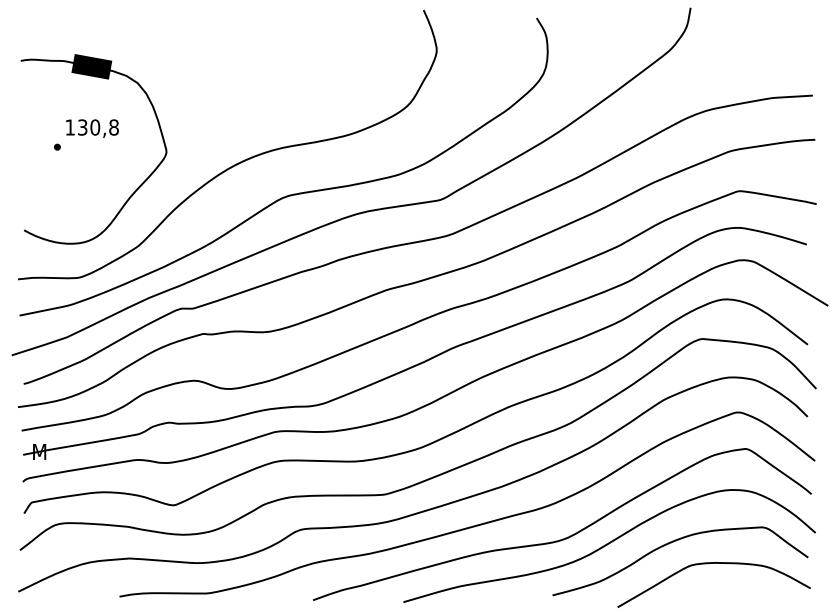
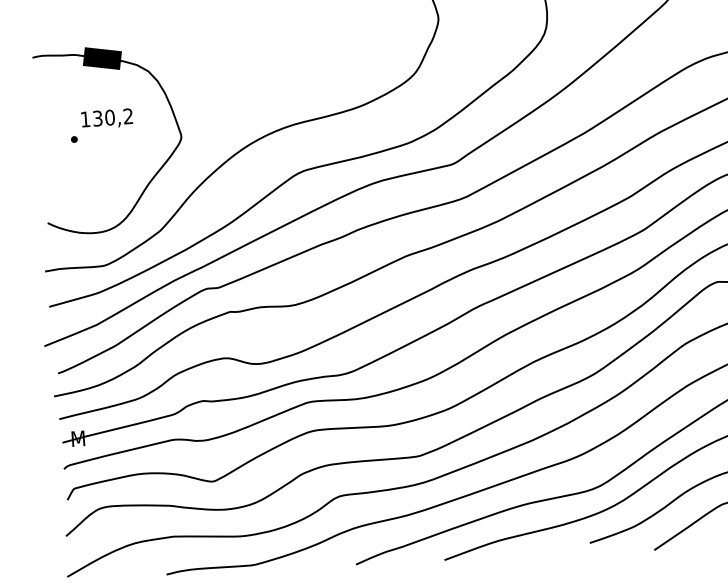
text: (113, 127) -> (127, 116), 130,8 -> 130,2

